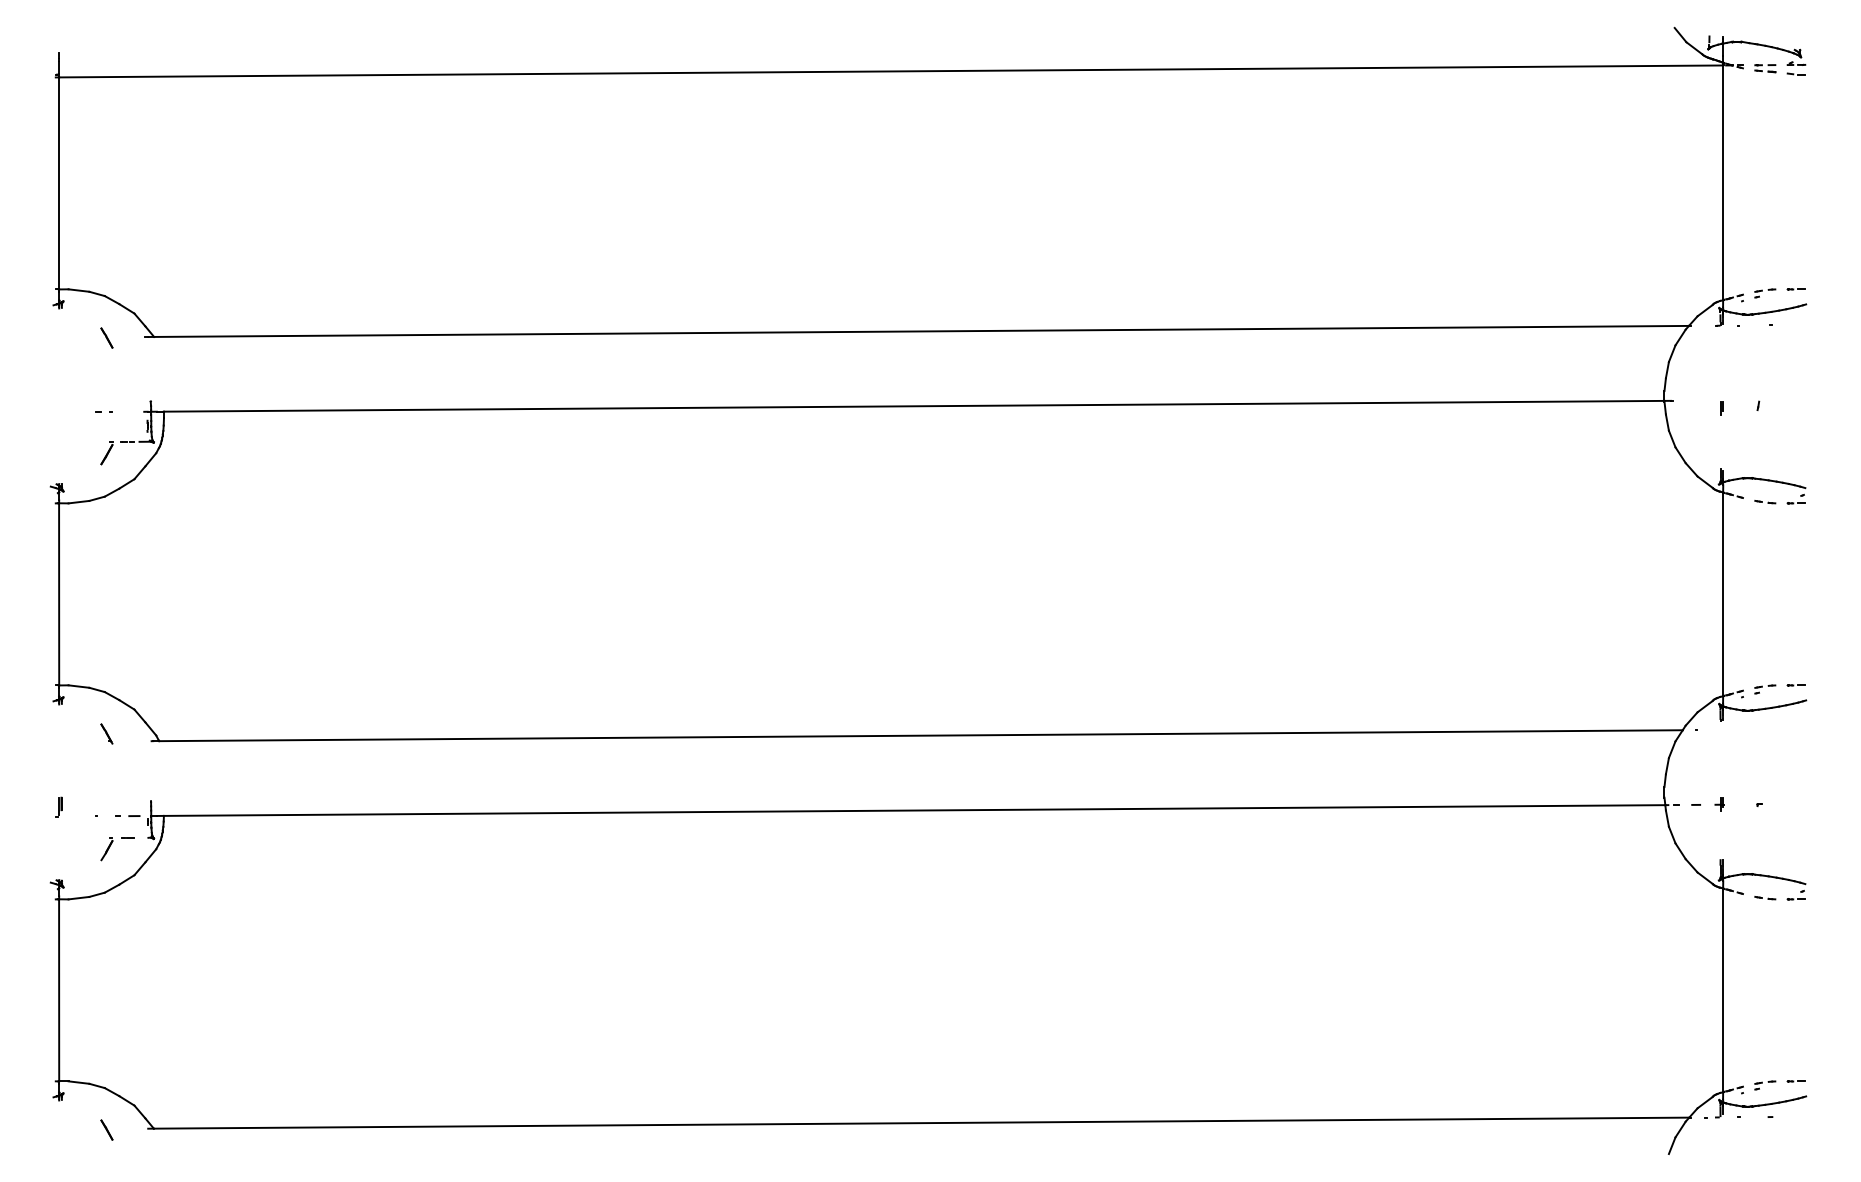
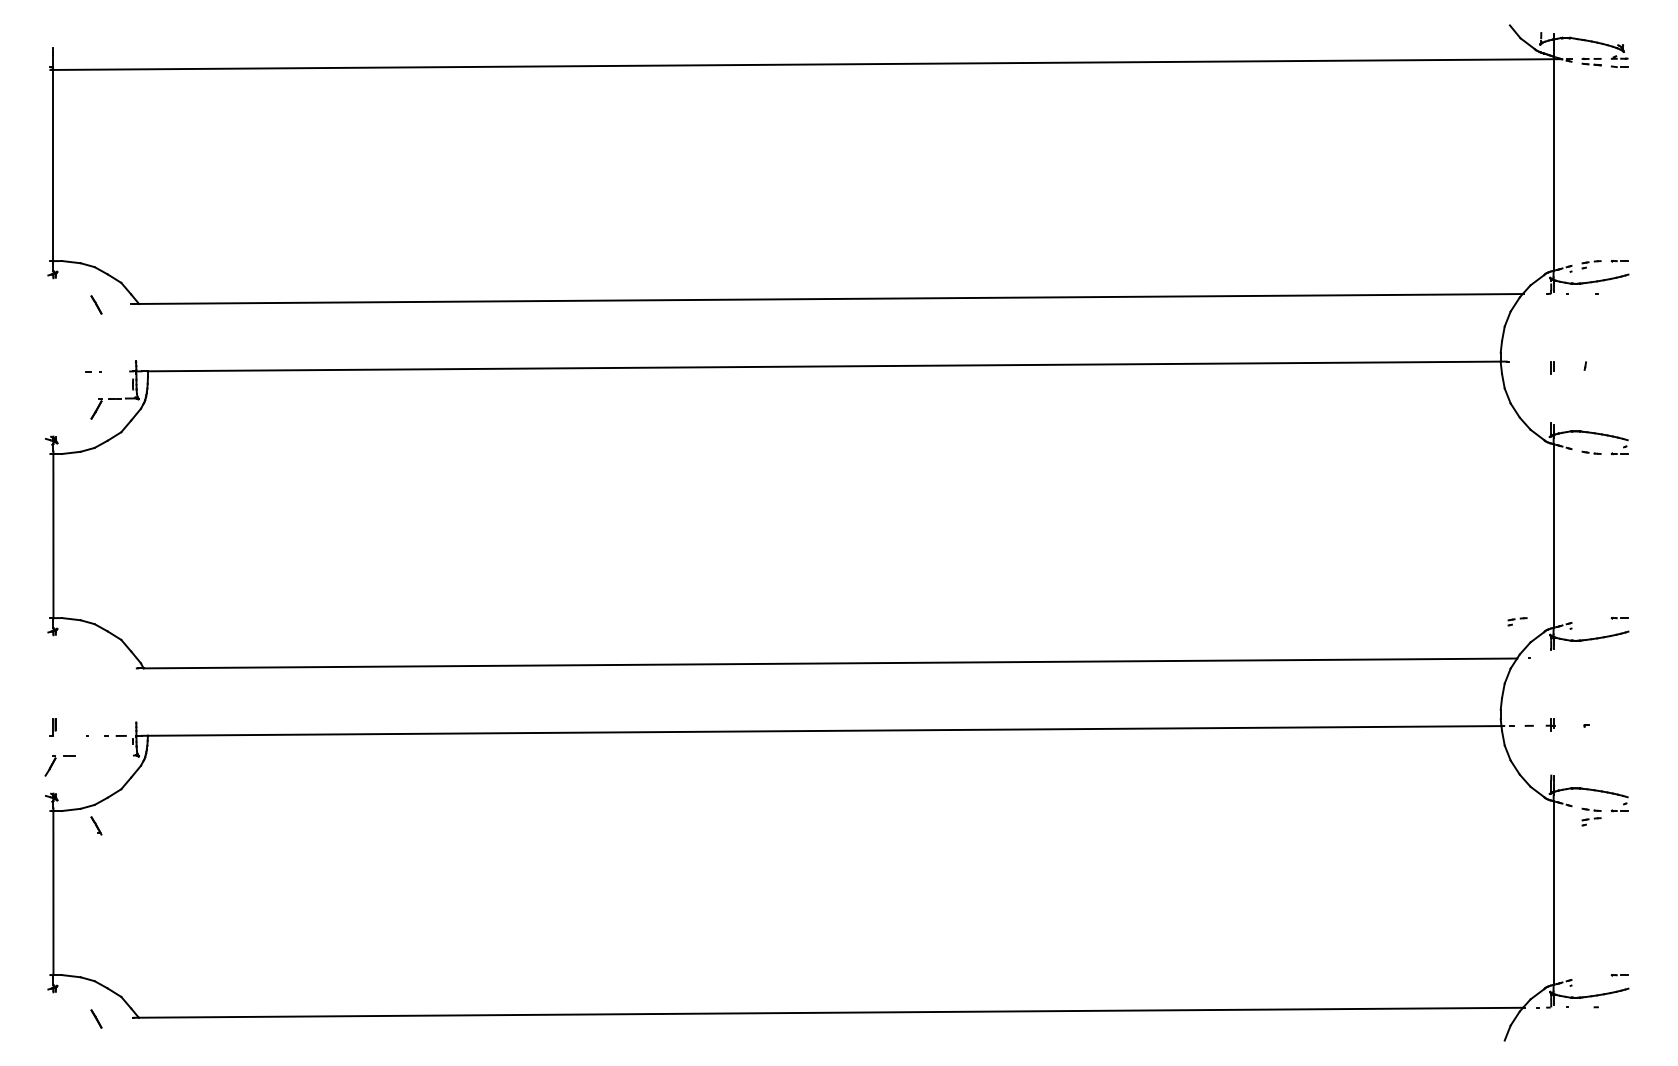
part: (1765, 689) -> (1517, 621), moved
part: (106, 733) -> (96, 825), moved
part: (116, 848) -> (59, 765), moved
part: (1765, 1085) -> (1591, 821), moved

